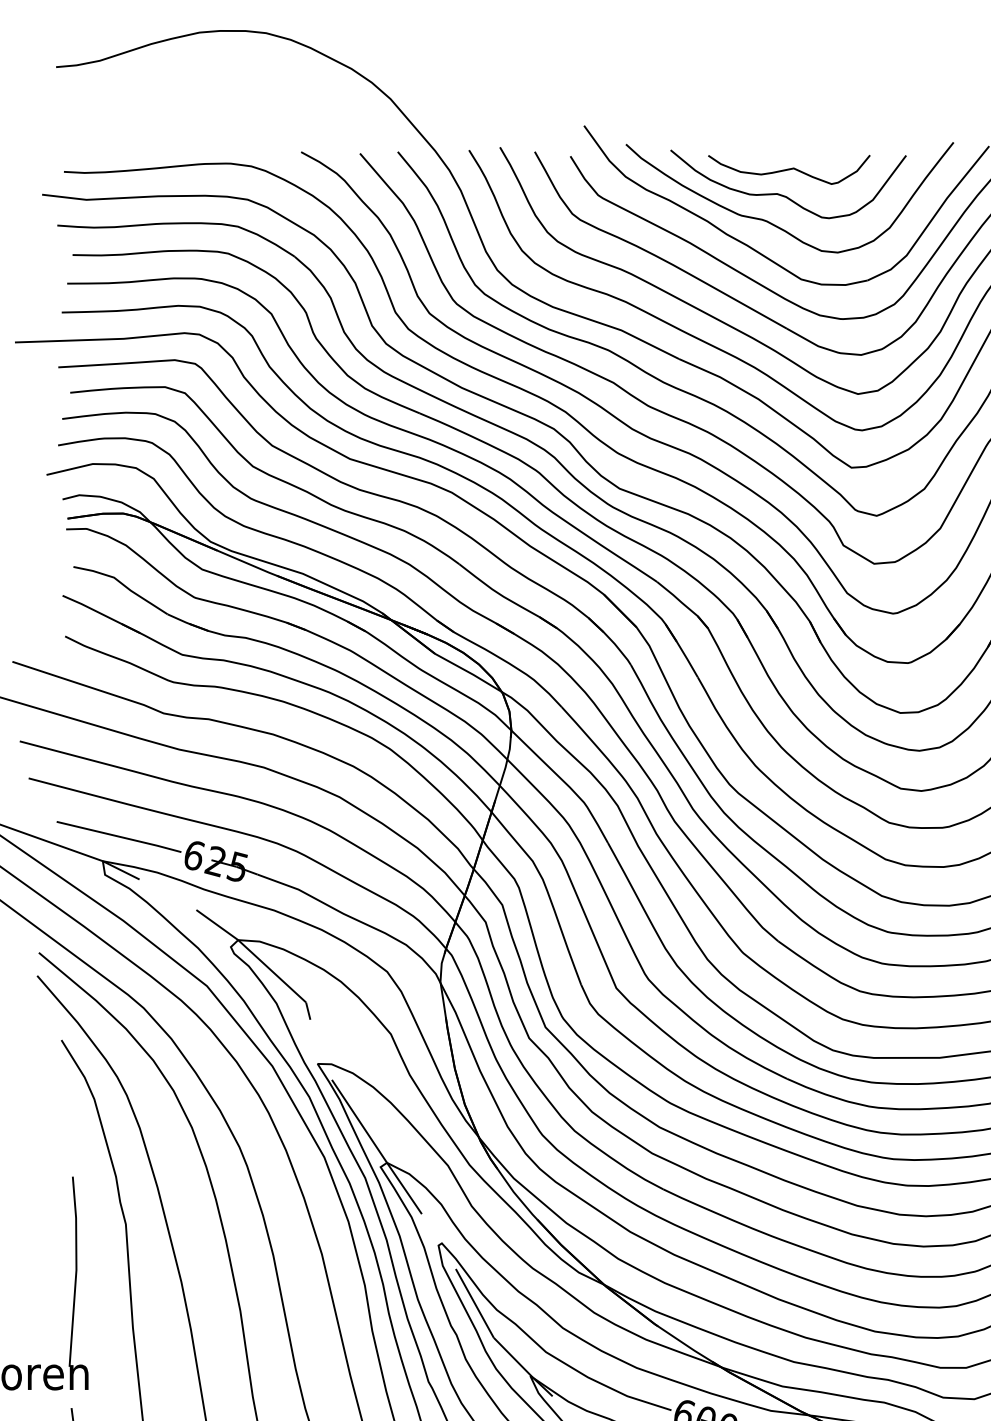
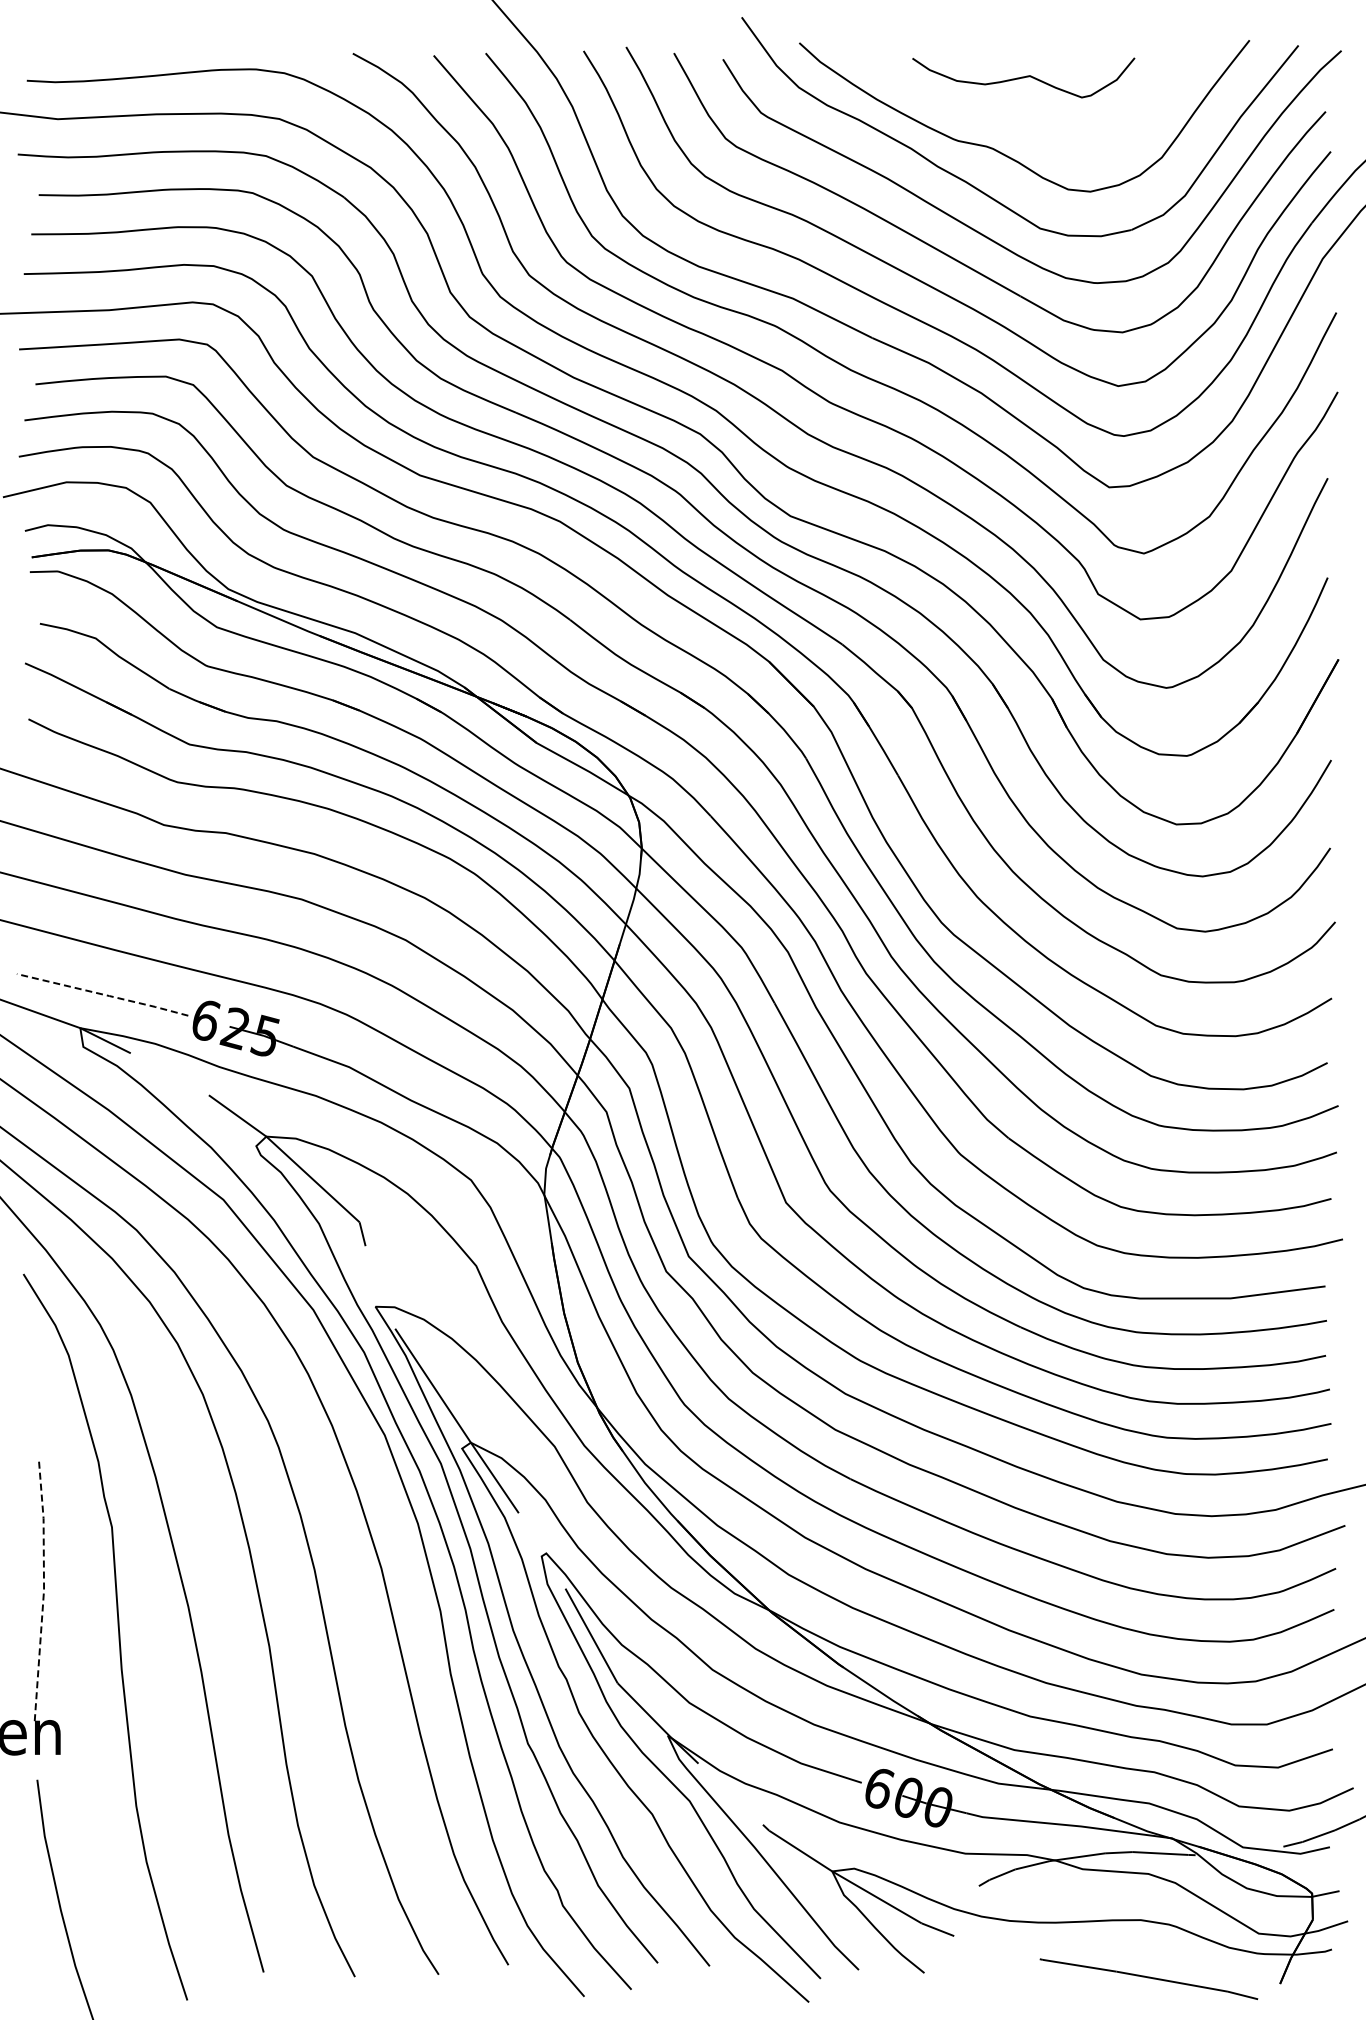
curve: (784, 195) -> (1017, 113), removed
line: (119, 836) -> (103, 994), solid -> dashed
line: (76, 1271) -> (43, 1591), solid -> dashed

